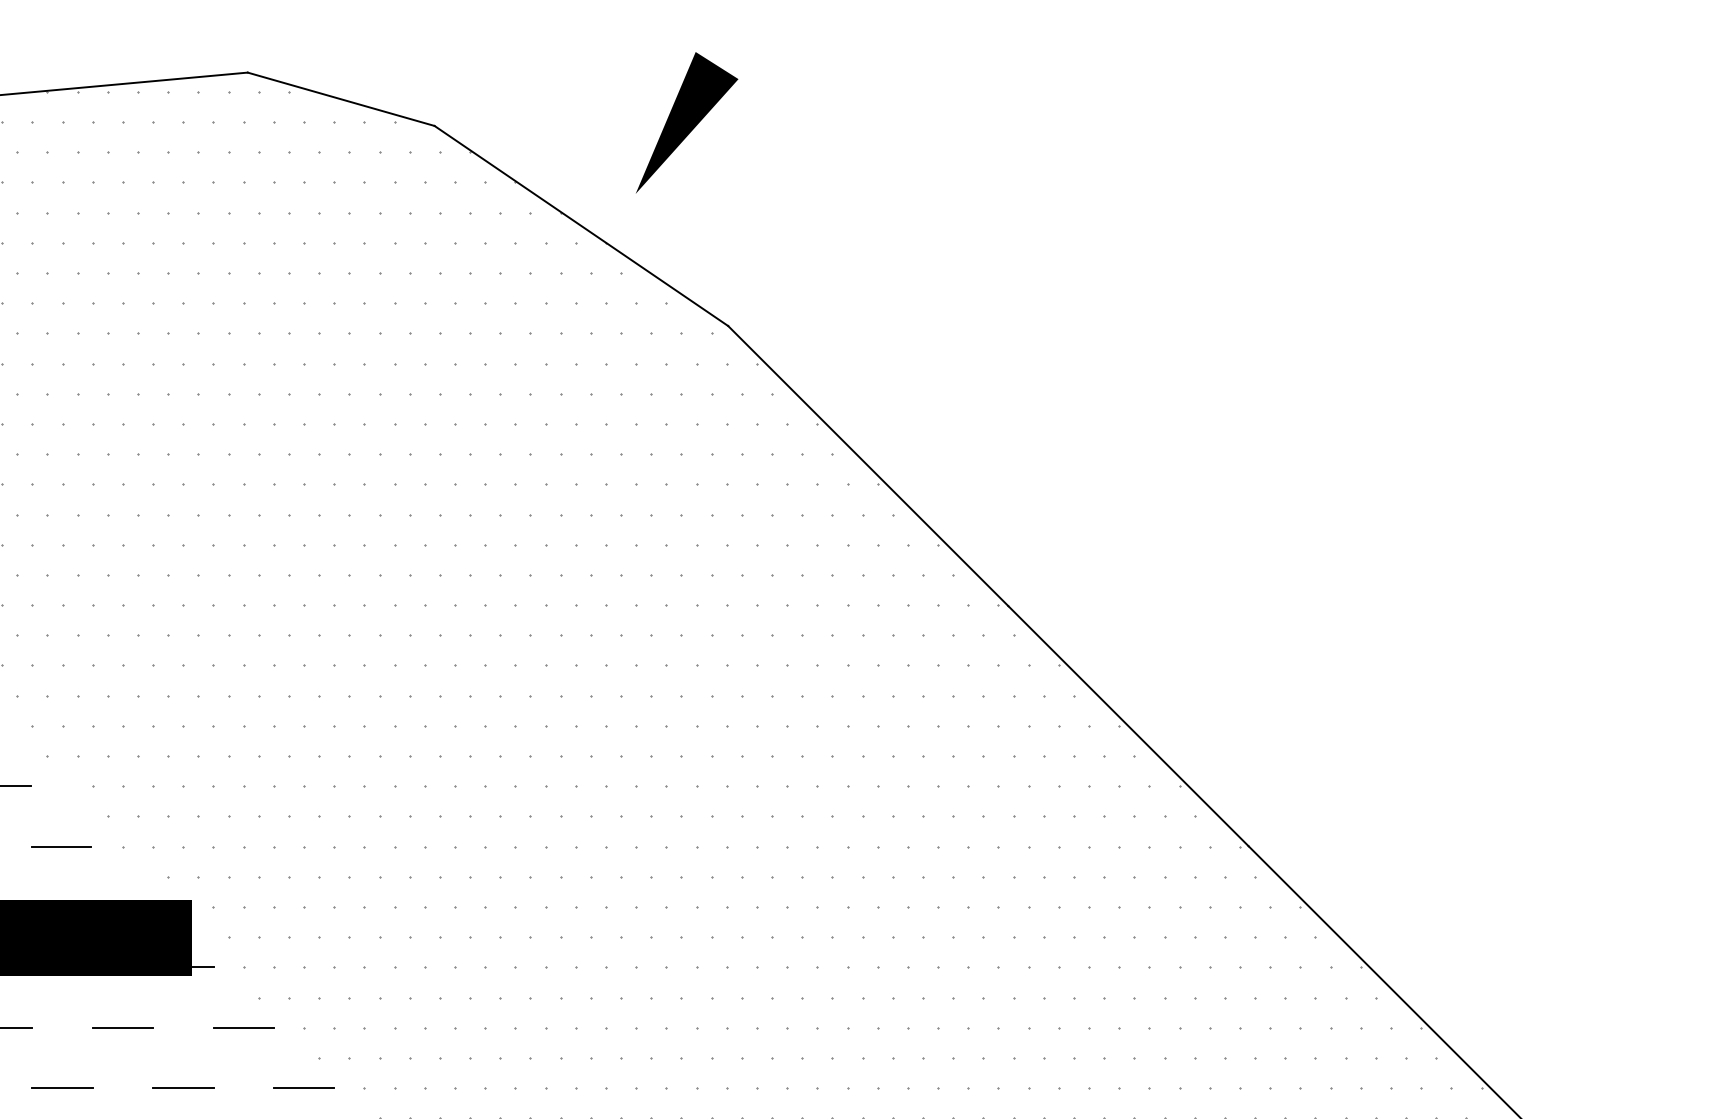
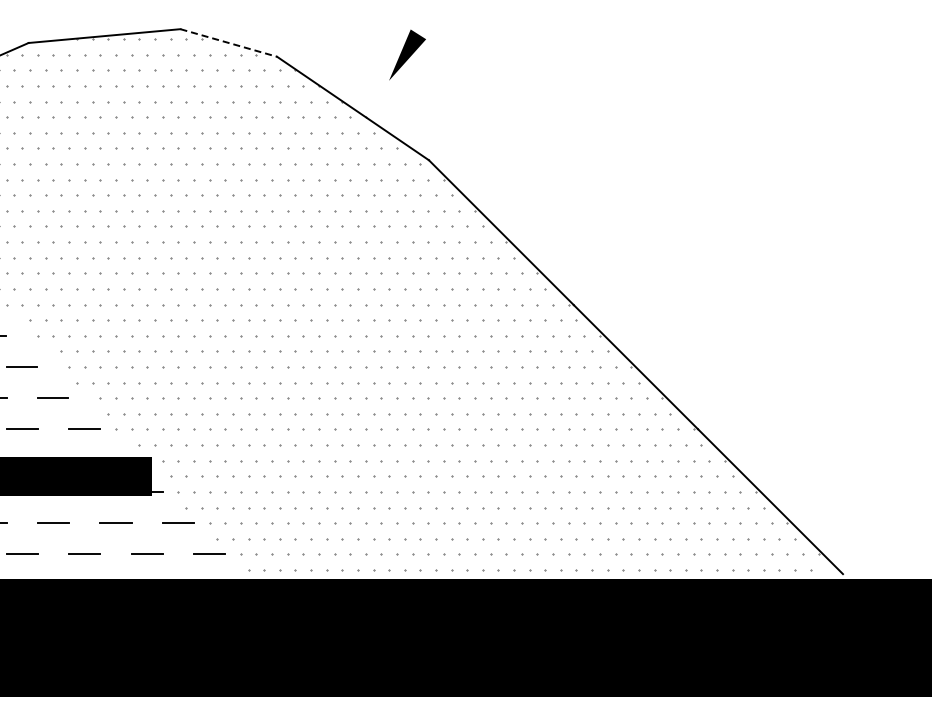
line: (342, 100) -> (229, 43), solid -> dashed
part: (686, 121) -> (407, 54), size x0.7

